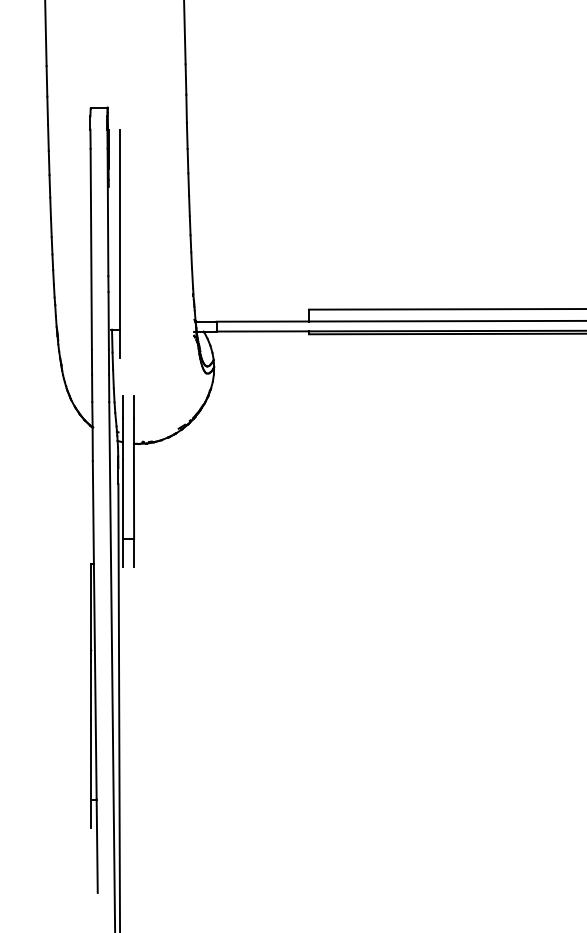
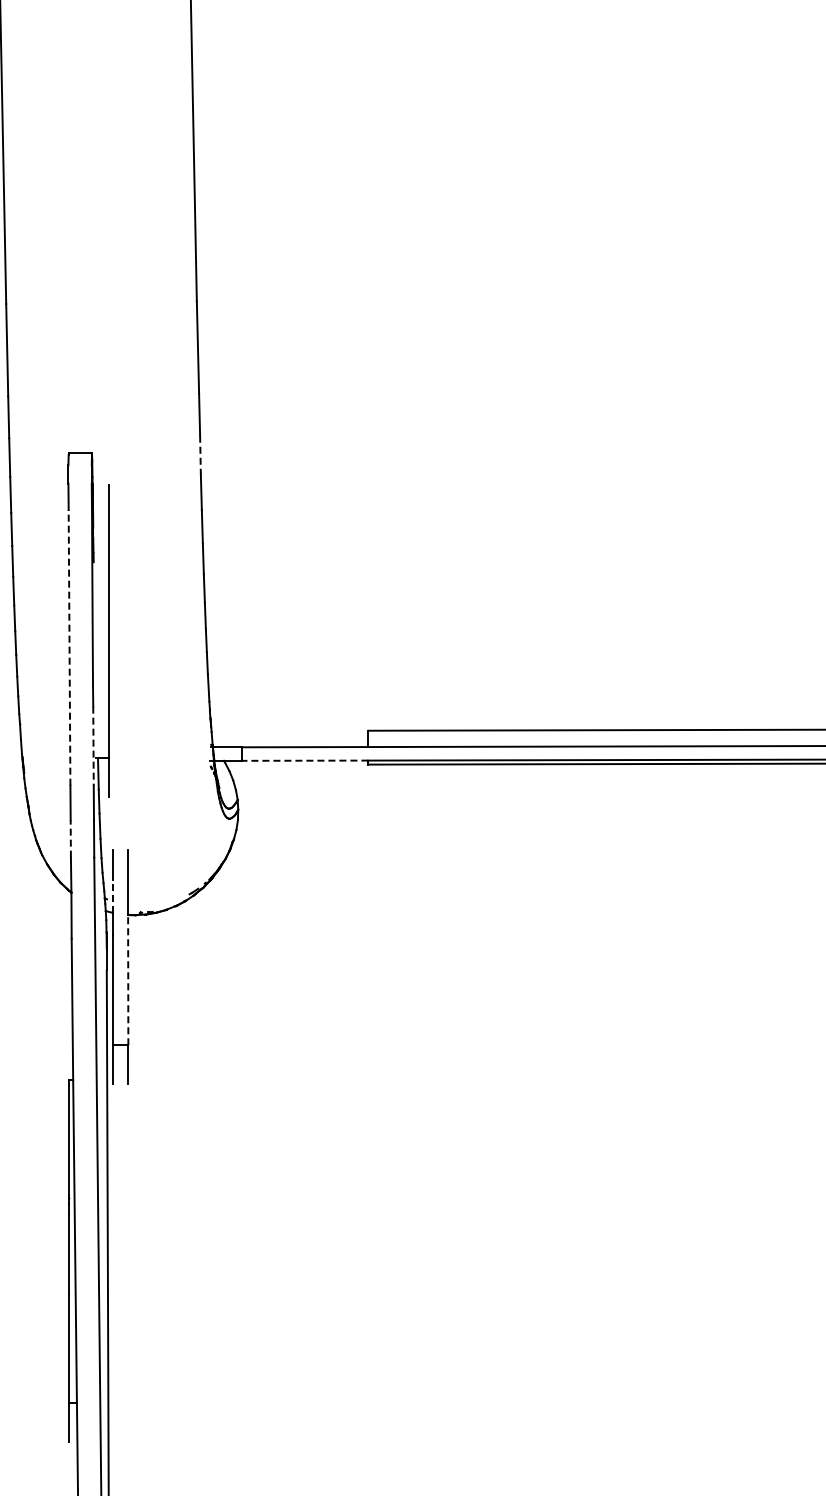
line: (186, 109) -> (200, 455), solid -> dashed
line: (91, 249) -> (69, 647), solid -> dashed
line: (108, 321) -> (93, 746), solid -> dashed
line: (262, 331) -> (304, 760), solid -> dashed
line: (91, 388) -> (70, 838), solid -> dashed
line: (122, 430) -> (112, 896), solid -> dashed
line: (134, 490) -> (128, 979), solid -> dashed

